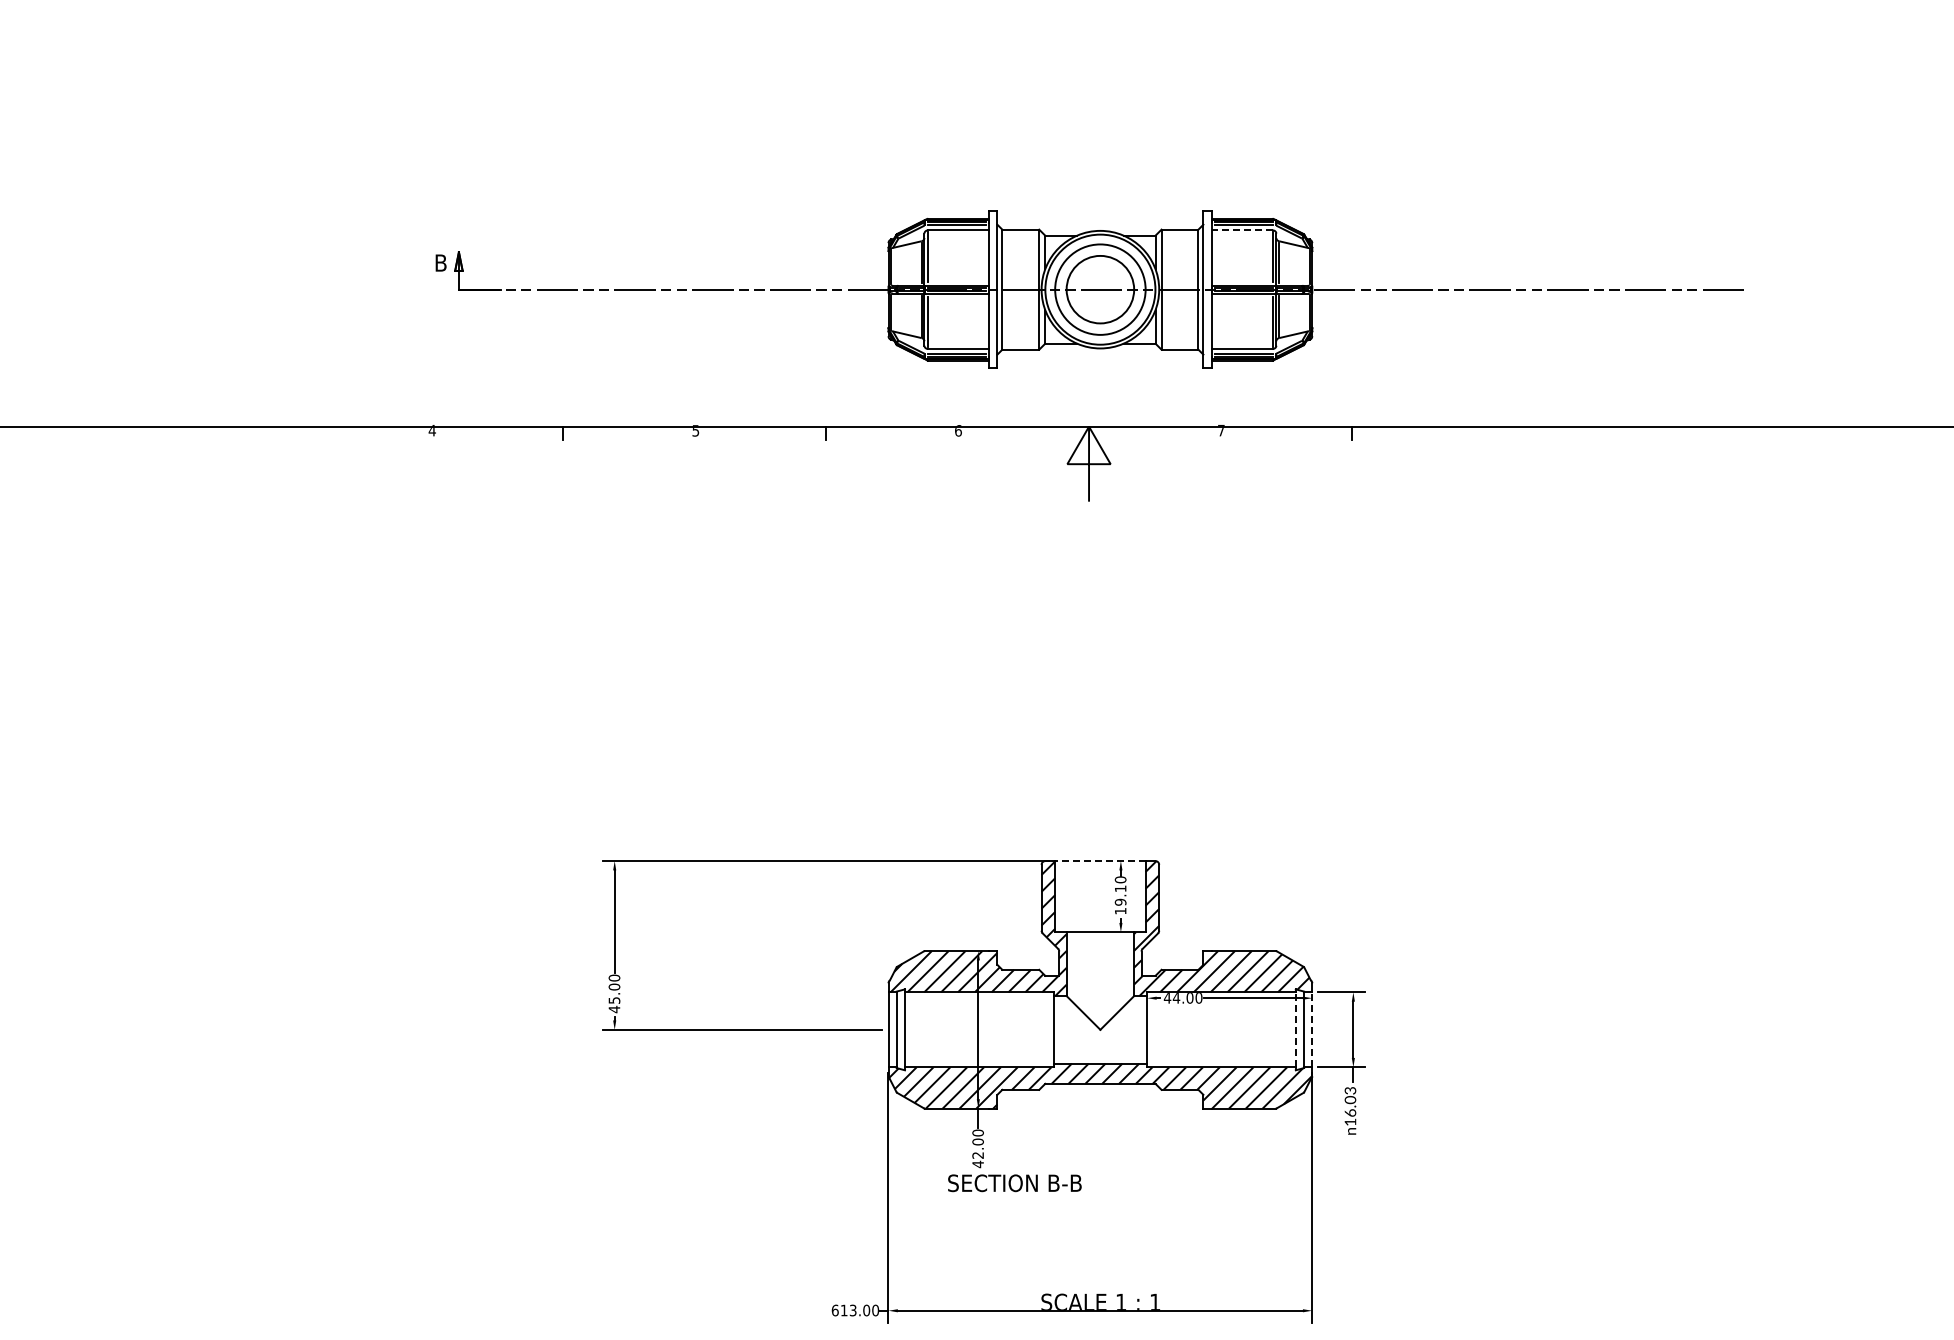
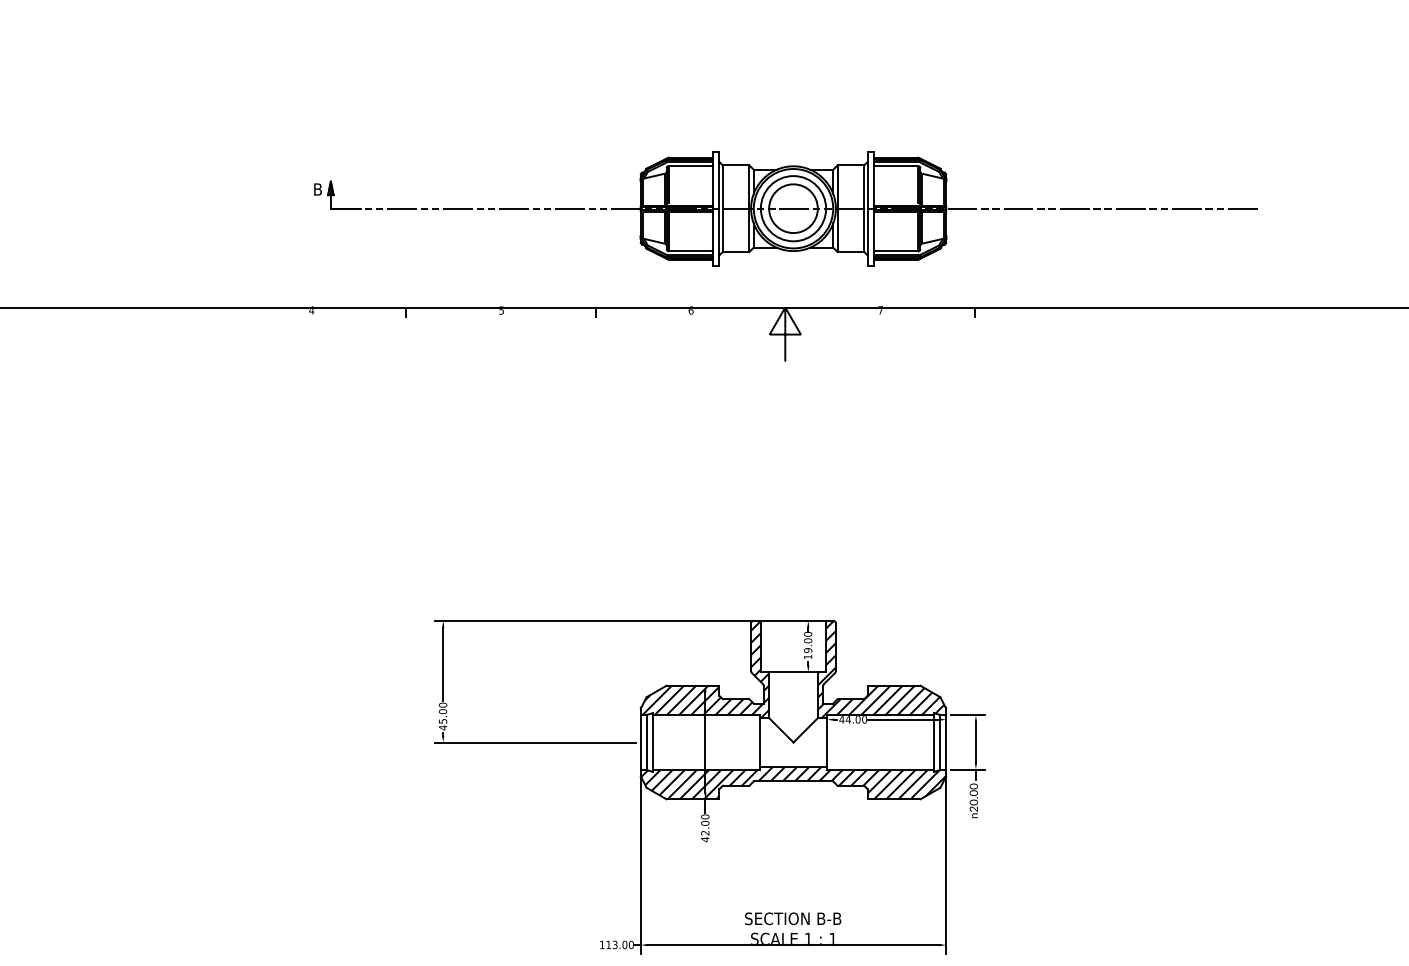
line: (1241, 230) -> (895, 166), dashed -> solid
line: (1099, 861) -> (792, 621), dashed -> solid
text: (1120, 888) -> (807, 640), 19.10 -> 19.00
line: (1295, 1029) -> (934, 742), dashed -> solid
line: (1312, 1029) -> (946, 742), dashed -> solid
text: (1350, 1106) -> (973, 797), 16.03 -> 20.00
text: (1014, 1183) -> (792, 918), moved
text: (834, 1310) -> (601, 944), 613.00 -> 113.00

